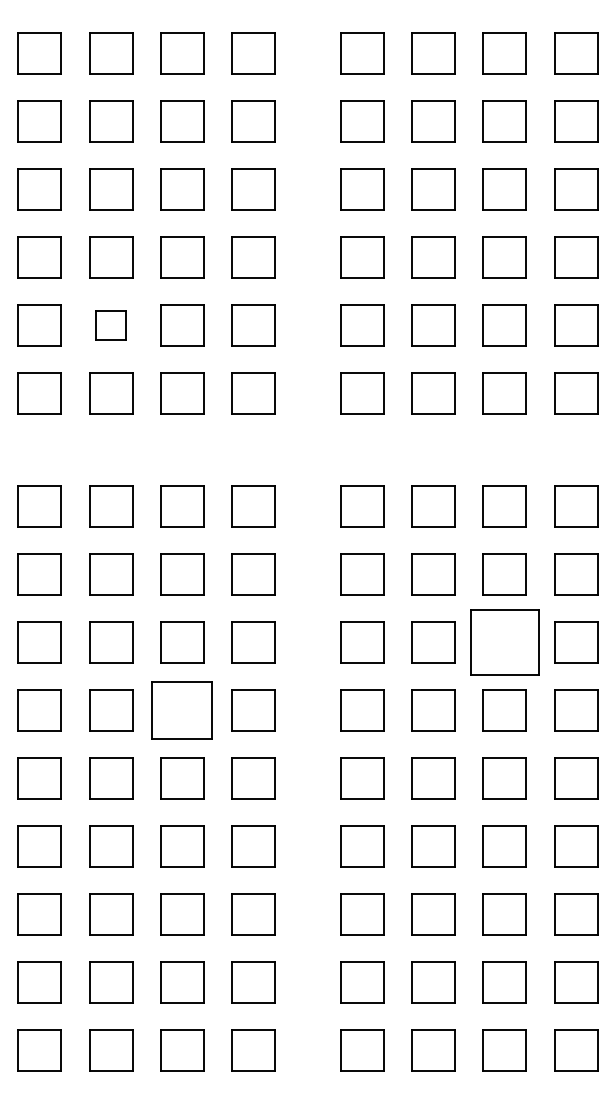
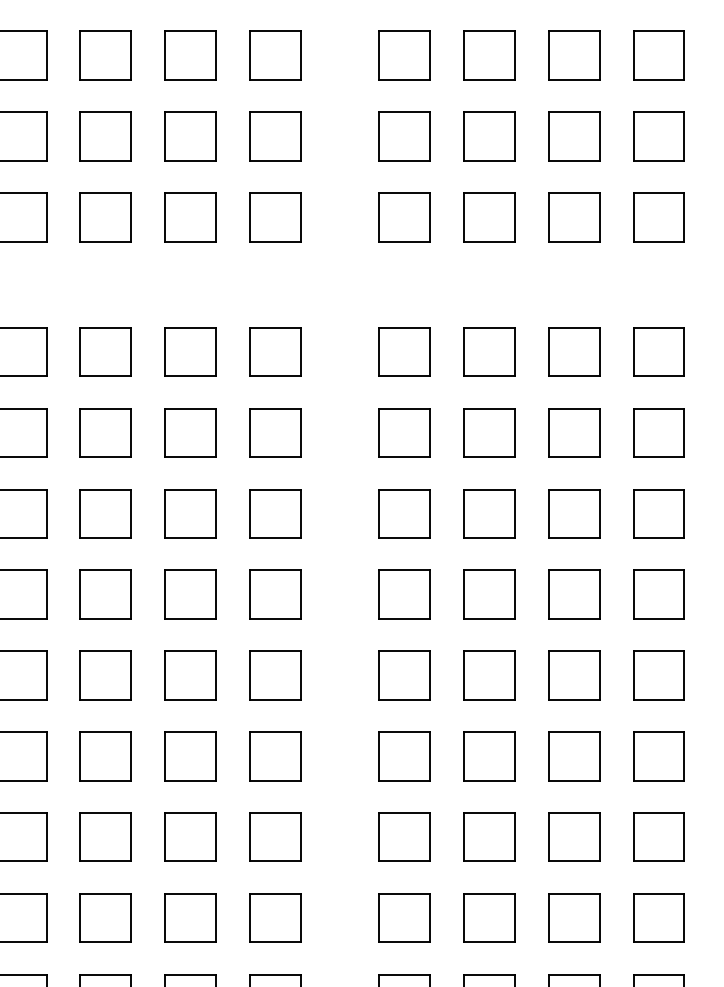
part: (111, 325) -> (106, 136), size x1.43
part: (504, 642) -> (573, 513), size x0.62
part: (182, 710) -> (190, 594), size x0.71

